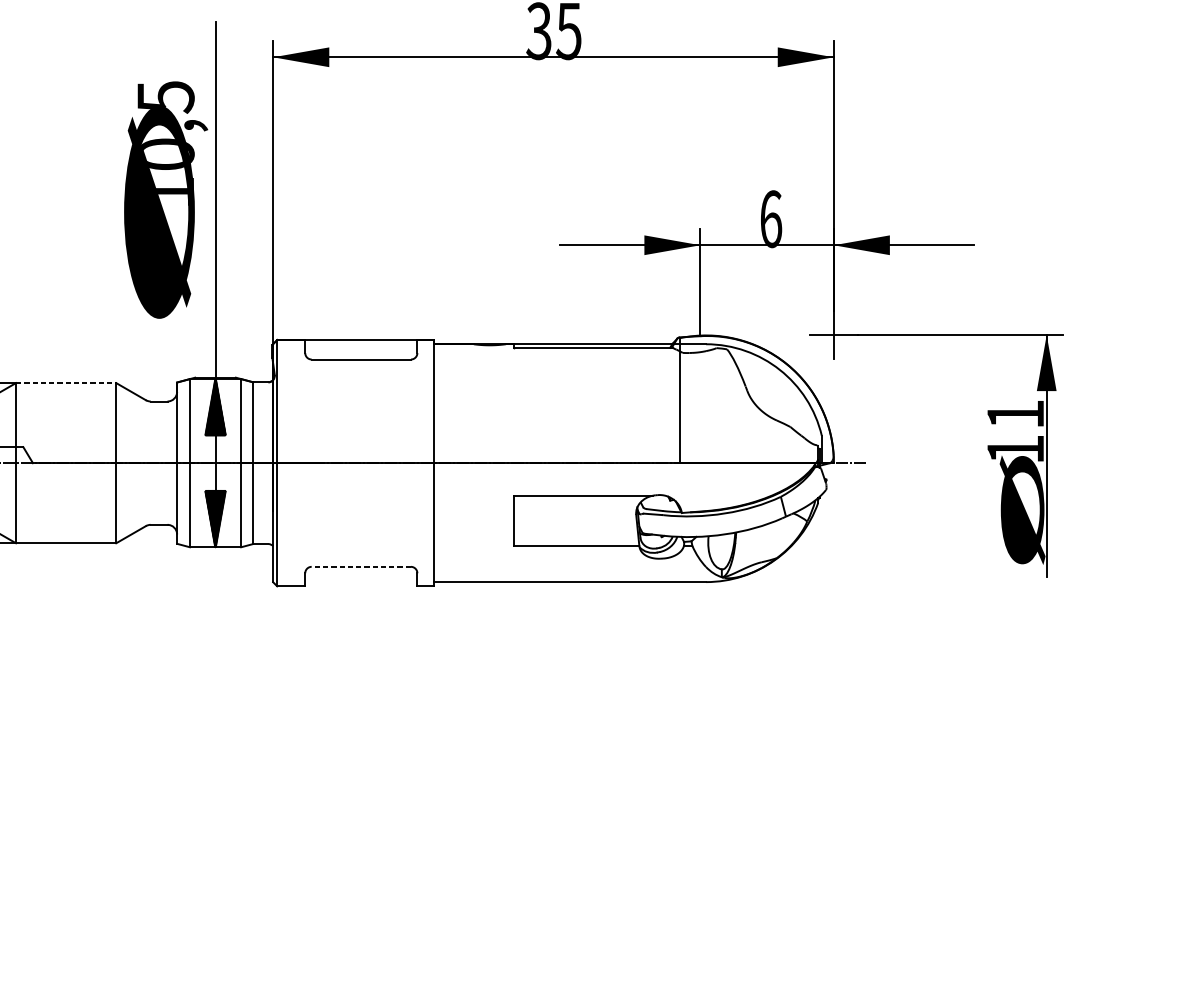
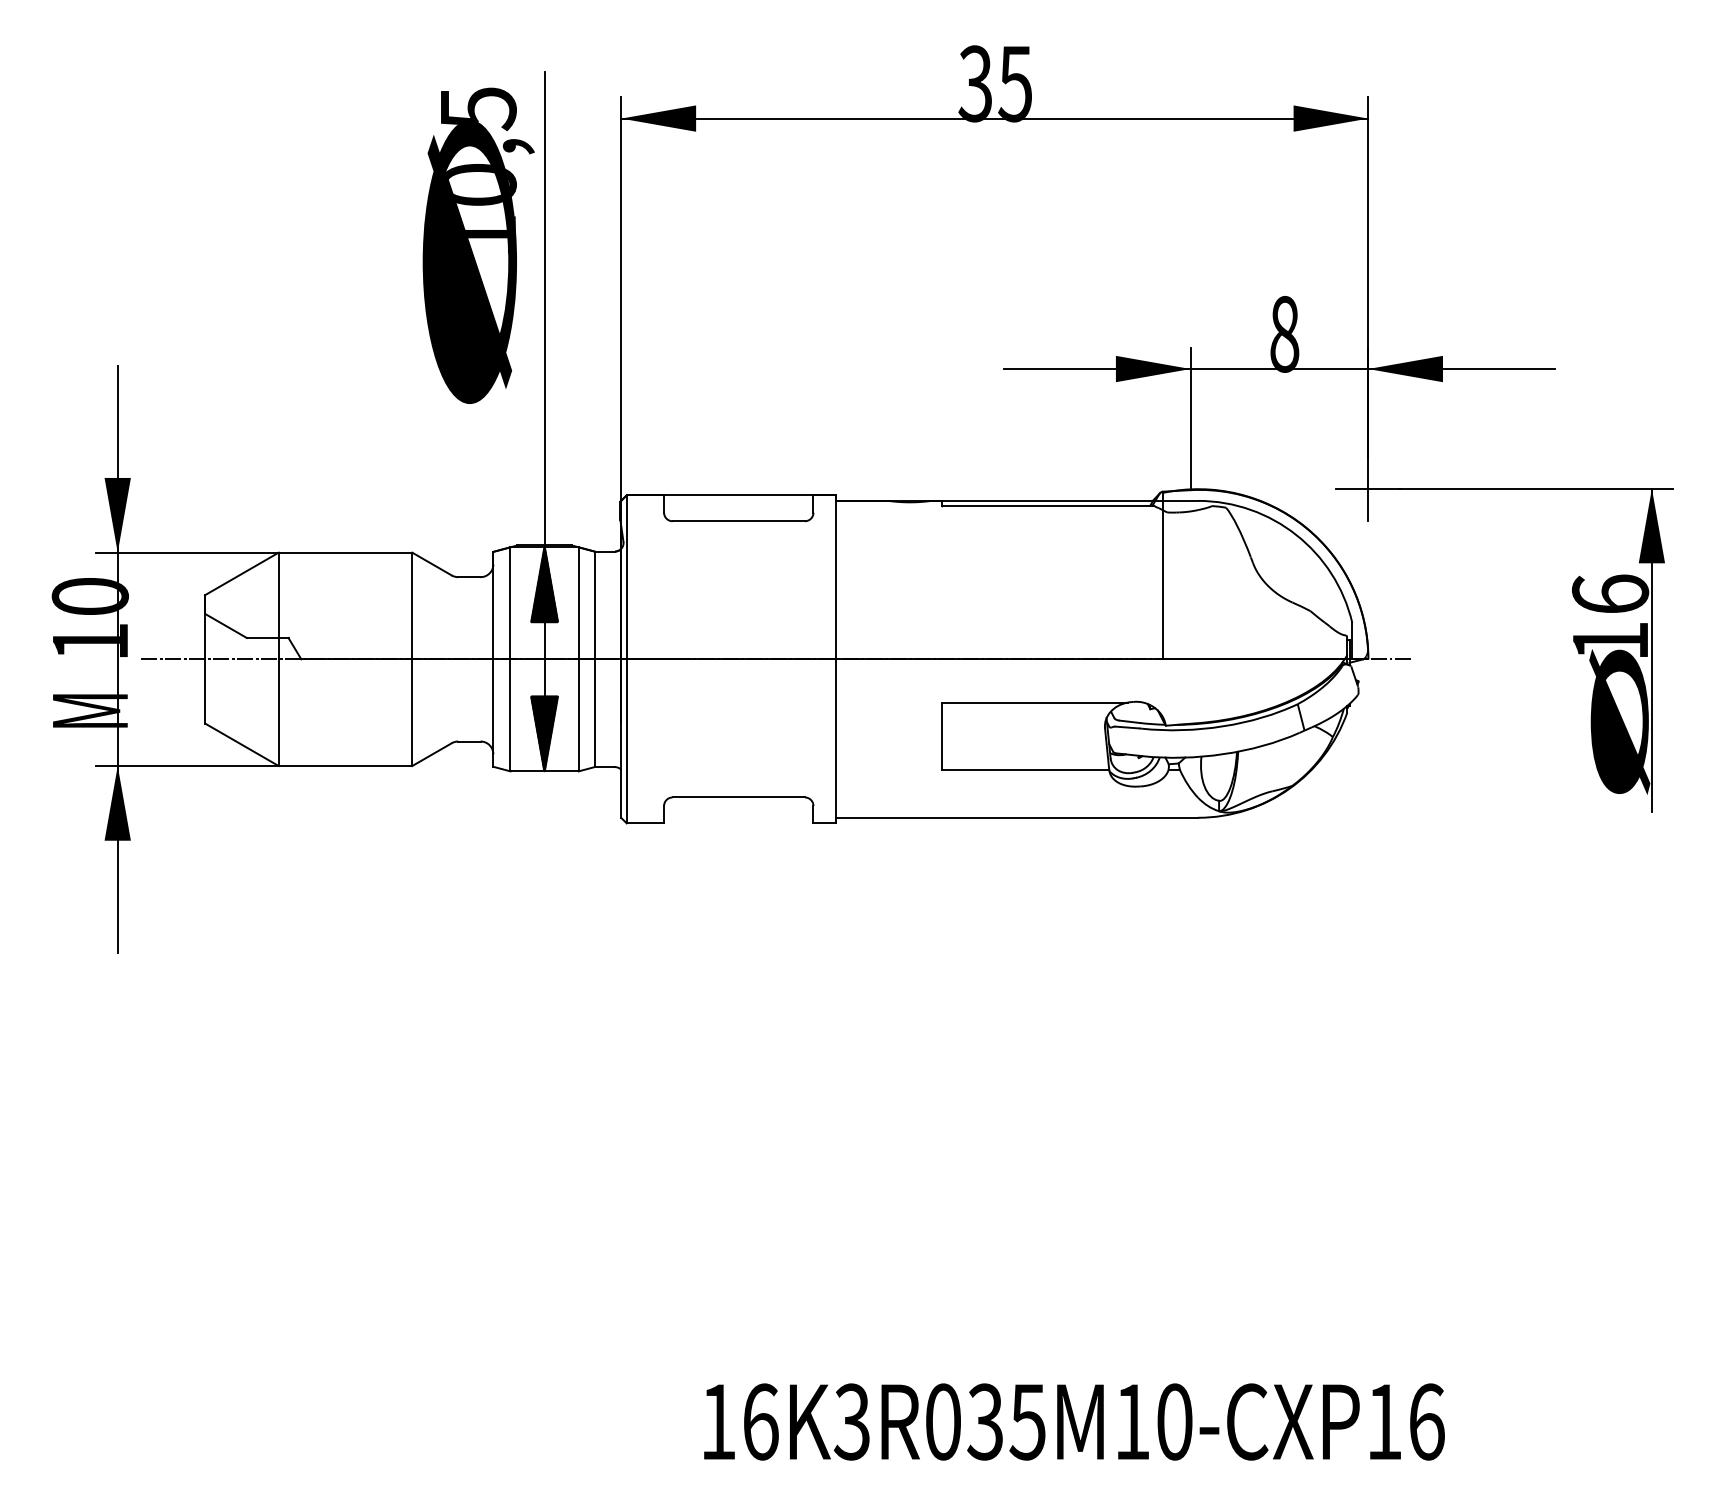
text: (165, 199) -> (478, 245), moved
text: (770, 218) -> (1284, 333), 6 -> 8
line: (66, 382) -> (345, 552), dashed -> solid
text: (1015, 413) -> (1610, 593), 11 -> 16
line: (361, 566) -> (738, 797), dashed -> solid

